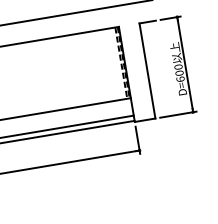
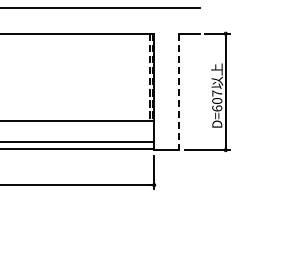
text: (178, 67) -> (217, 93), D=600 -> D=607
line: (147, 71) -> (179, 92), solid -> dashed

